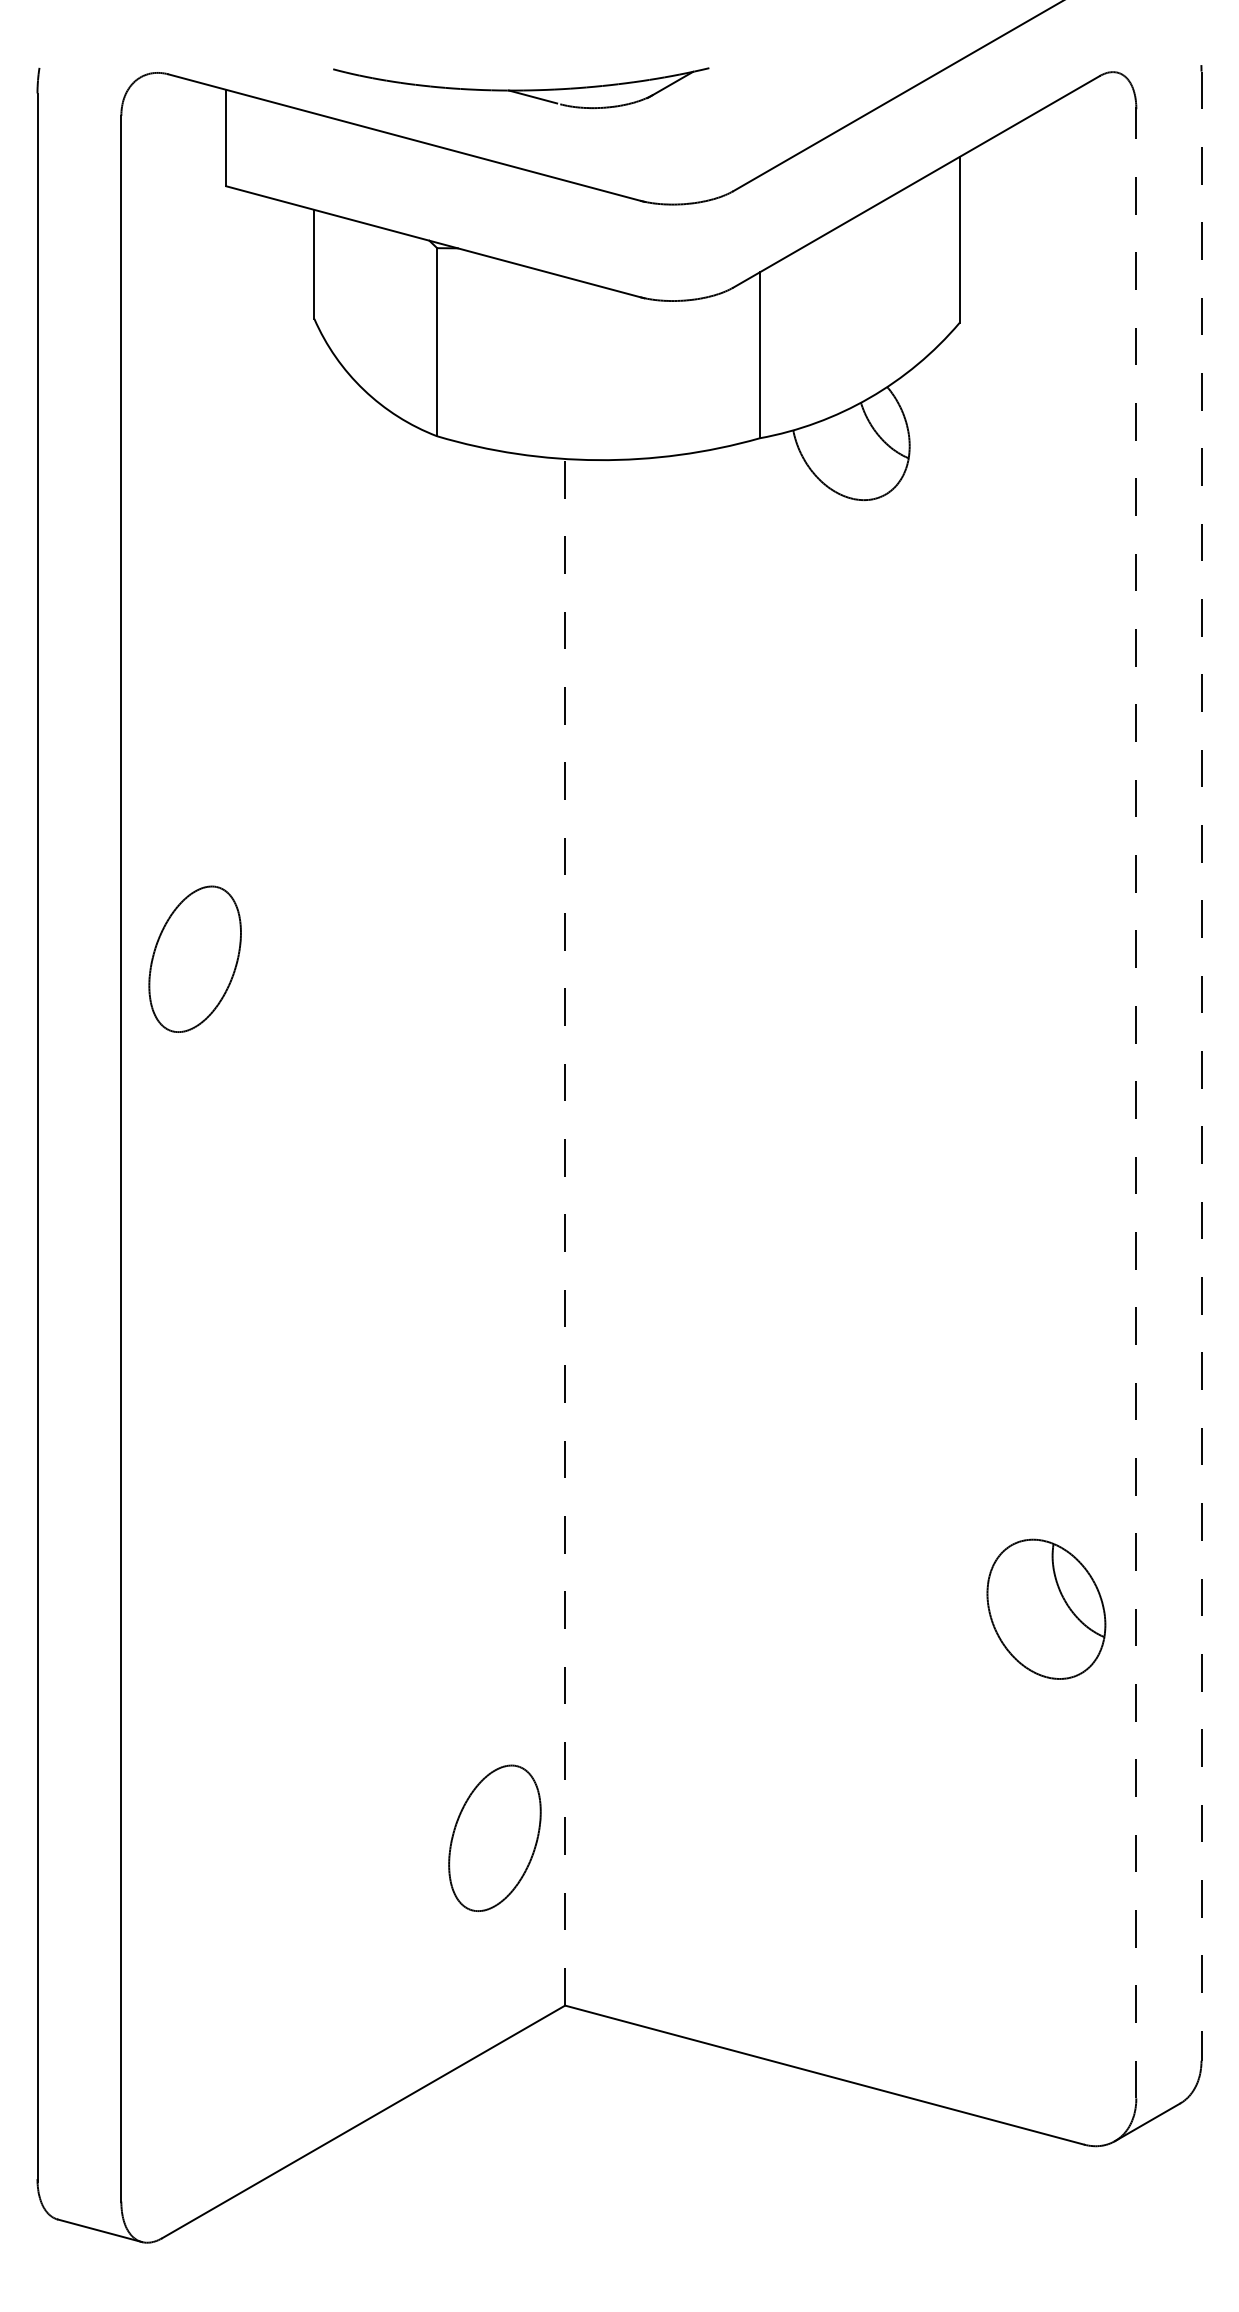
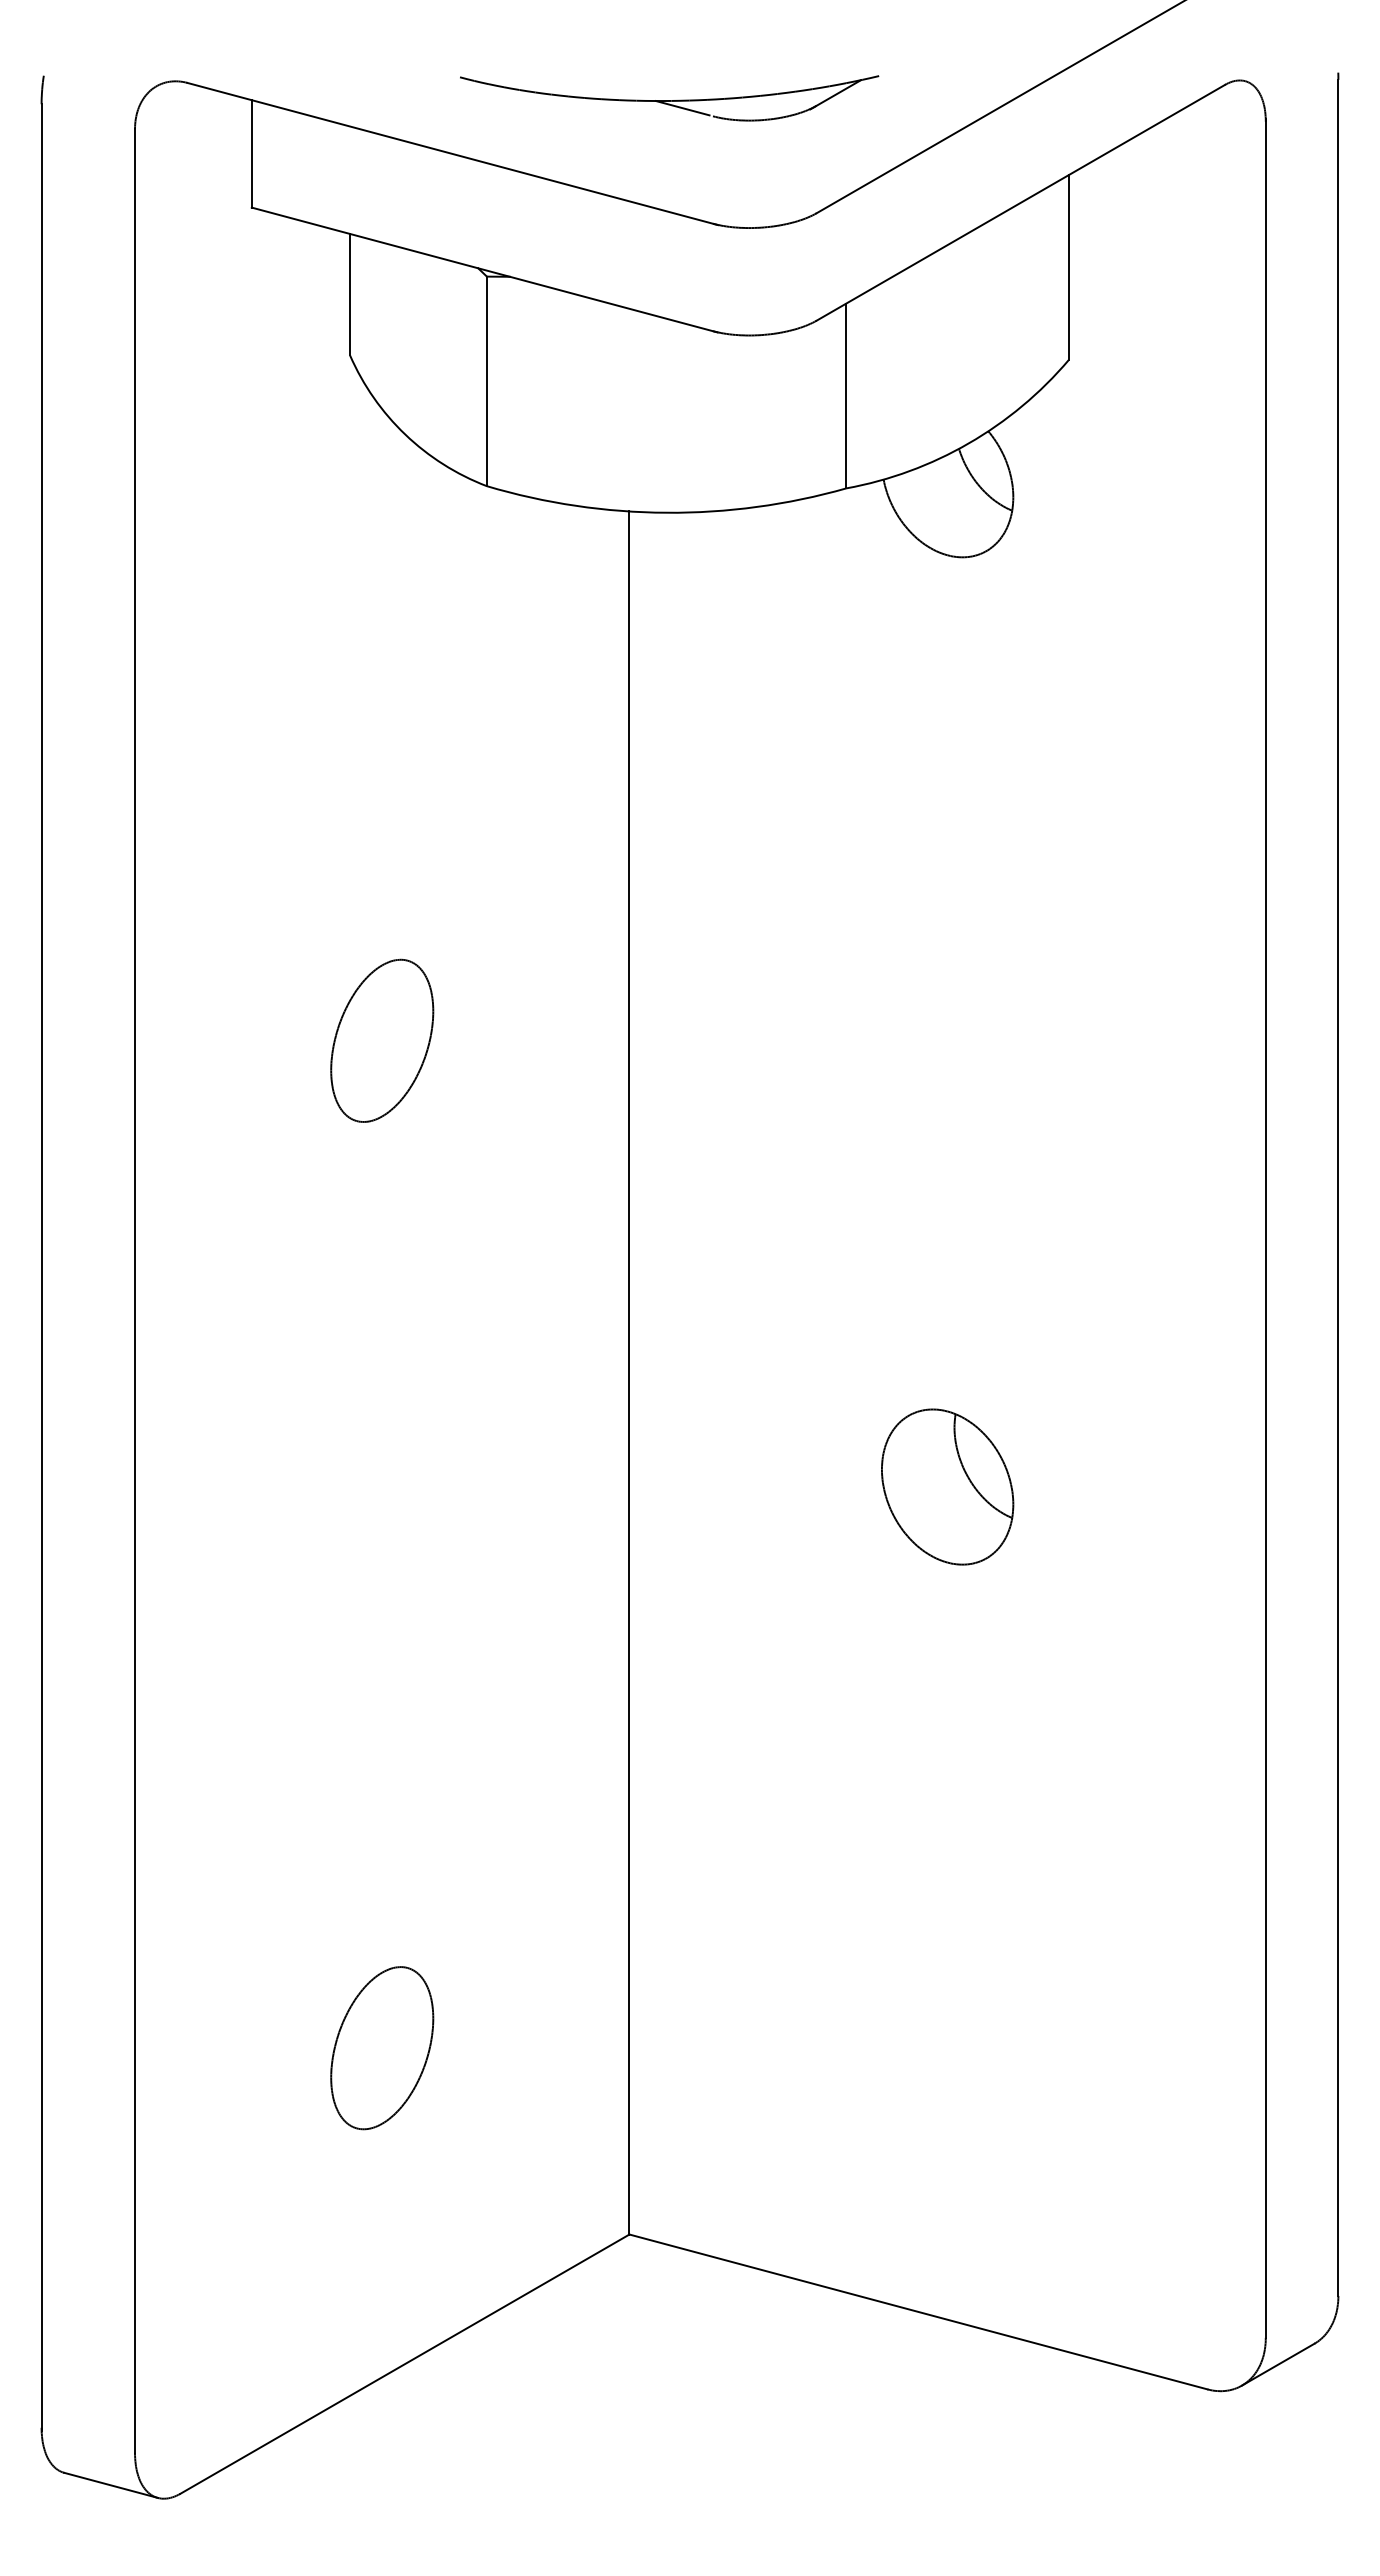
part: (521, 88) -> (669, 98), moved
part: (195, 958) -> (382, 1040), moved
line: (1201, 1066) -> (1338, 1188), dashed -> solid
line: (1136, 1102) -> (1265, 1228), dashed -> solid
line: (565, 1232) -> (629, 1373), dashed -> solid
part: (1046, 1608) -> (947, 1486), moved
part: (495, 1838) -> (382, 2048), moved

